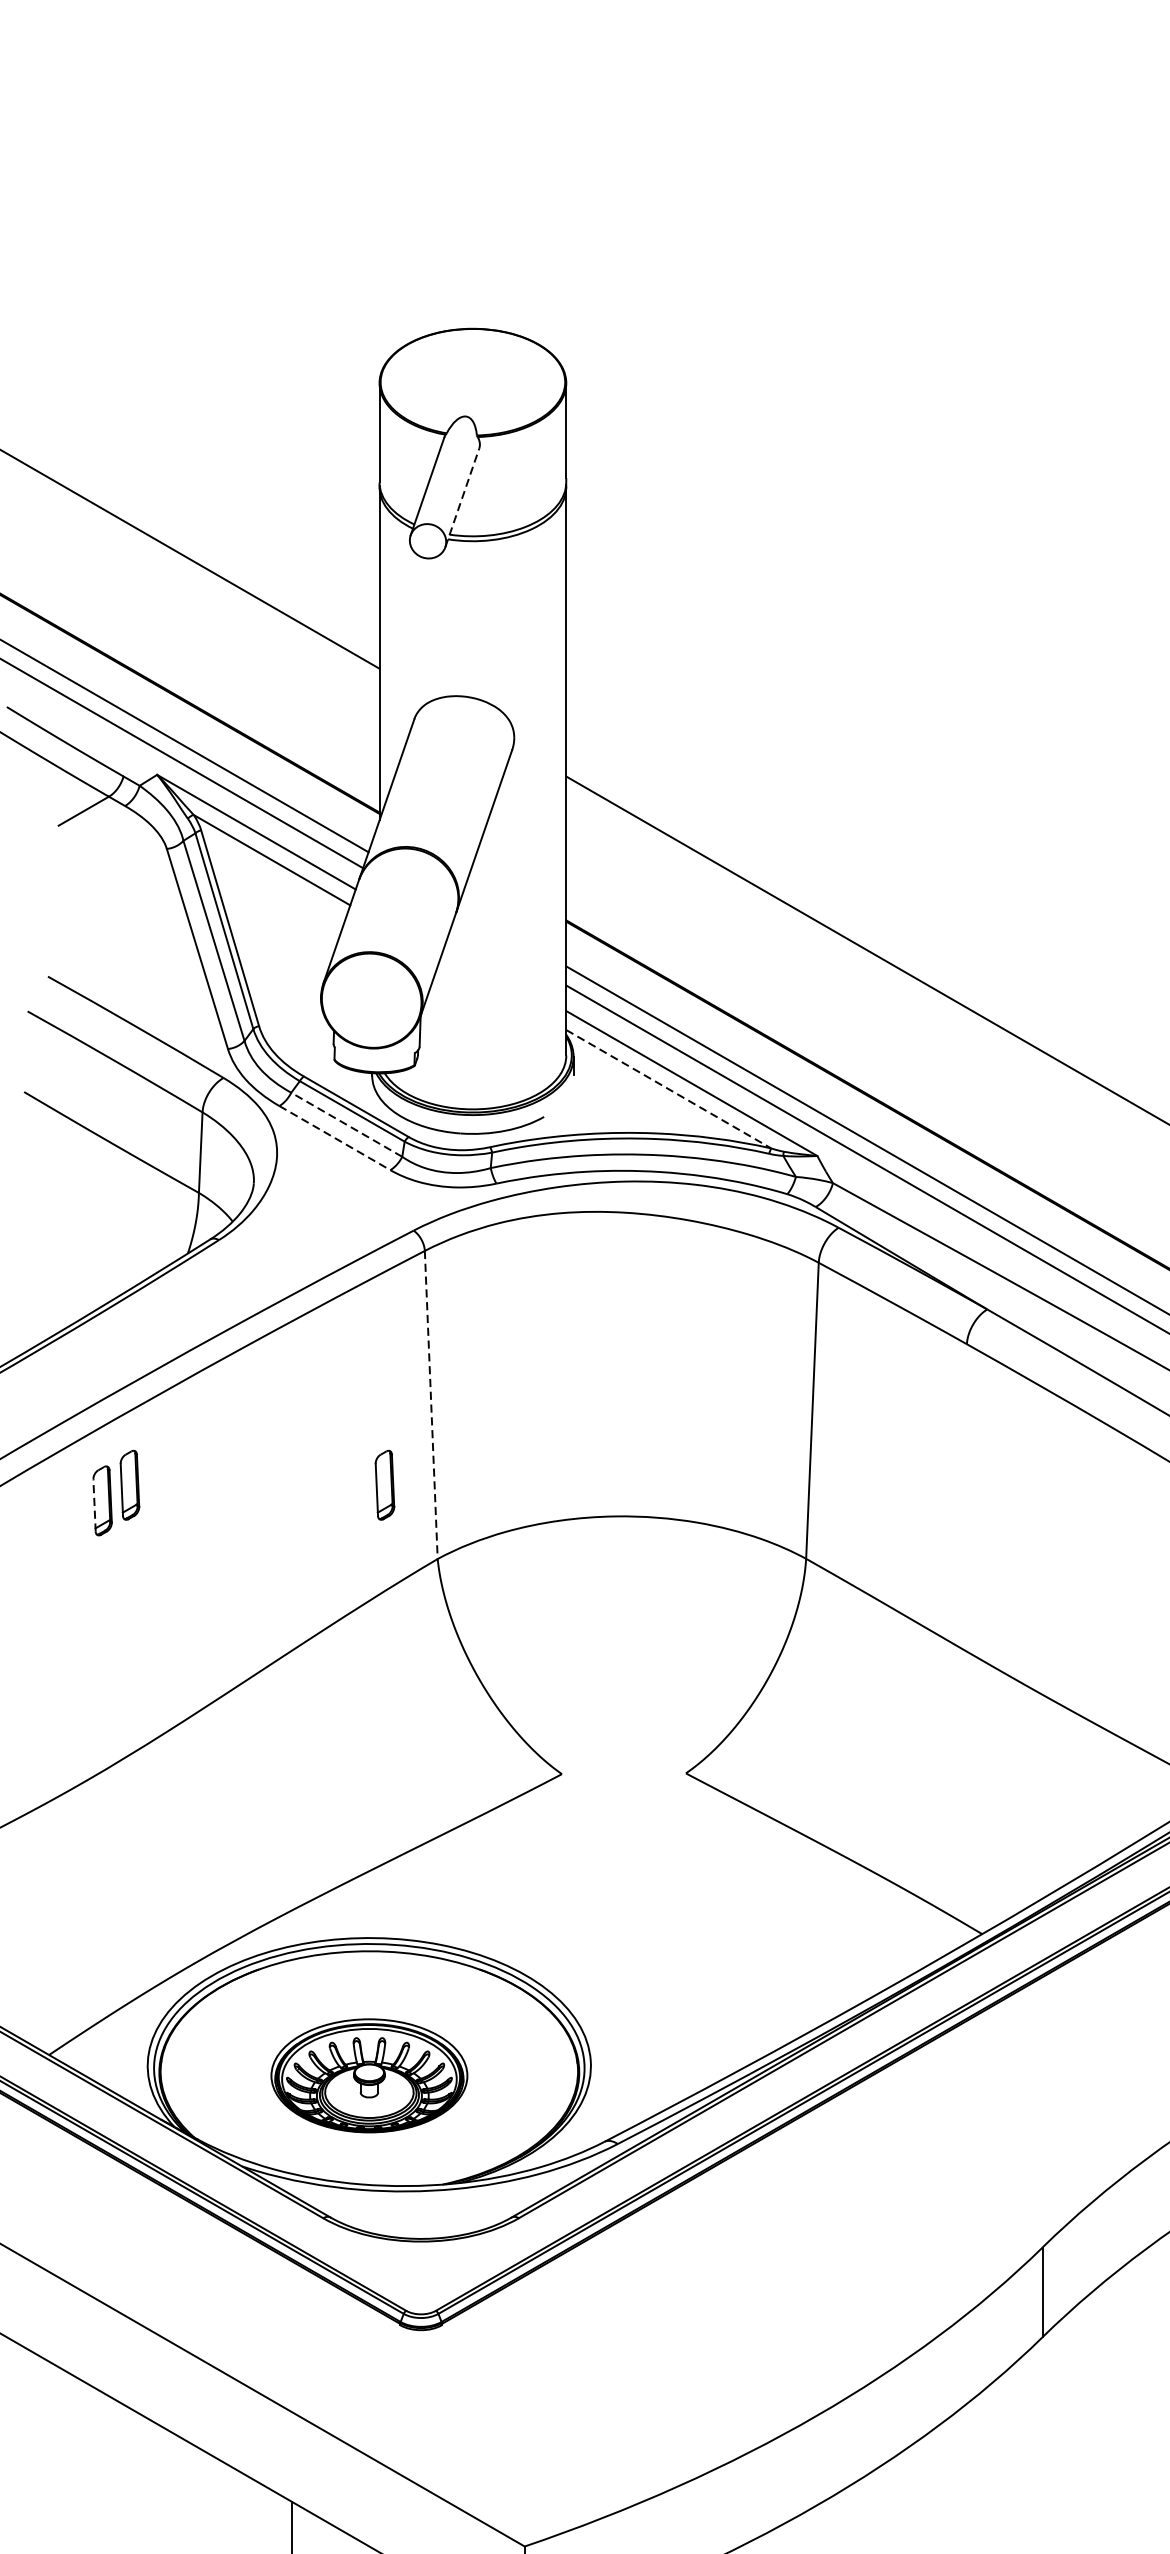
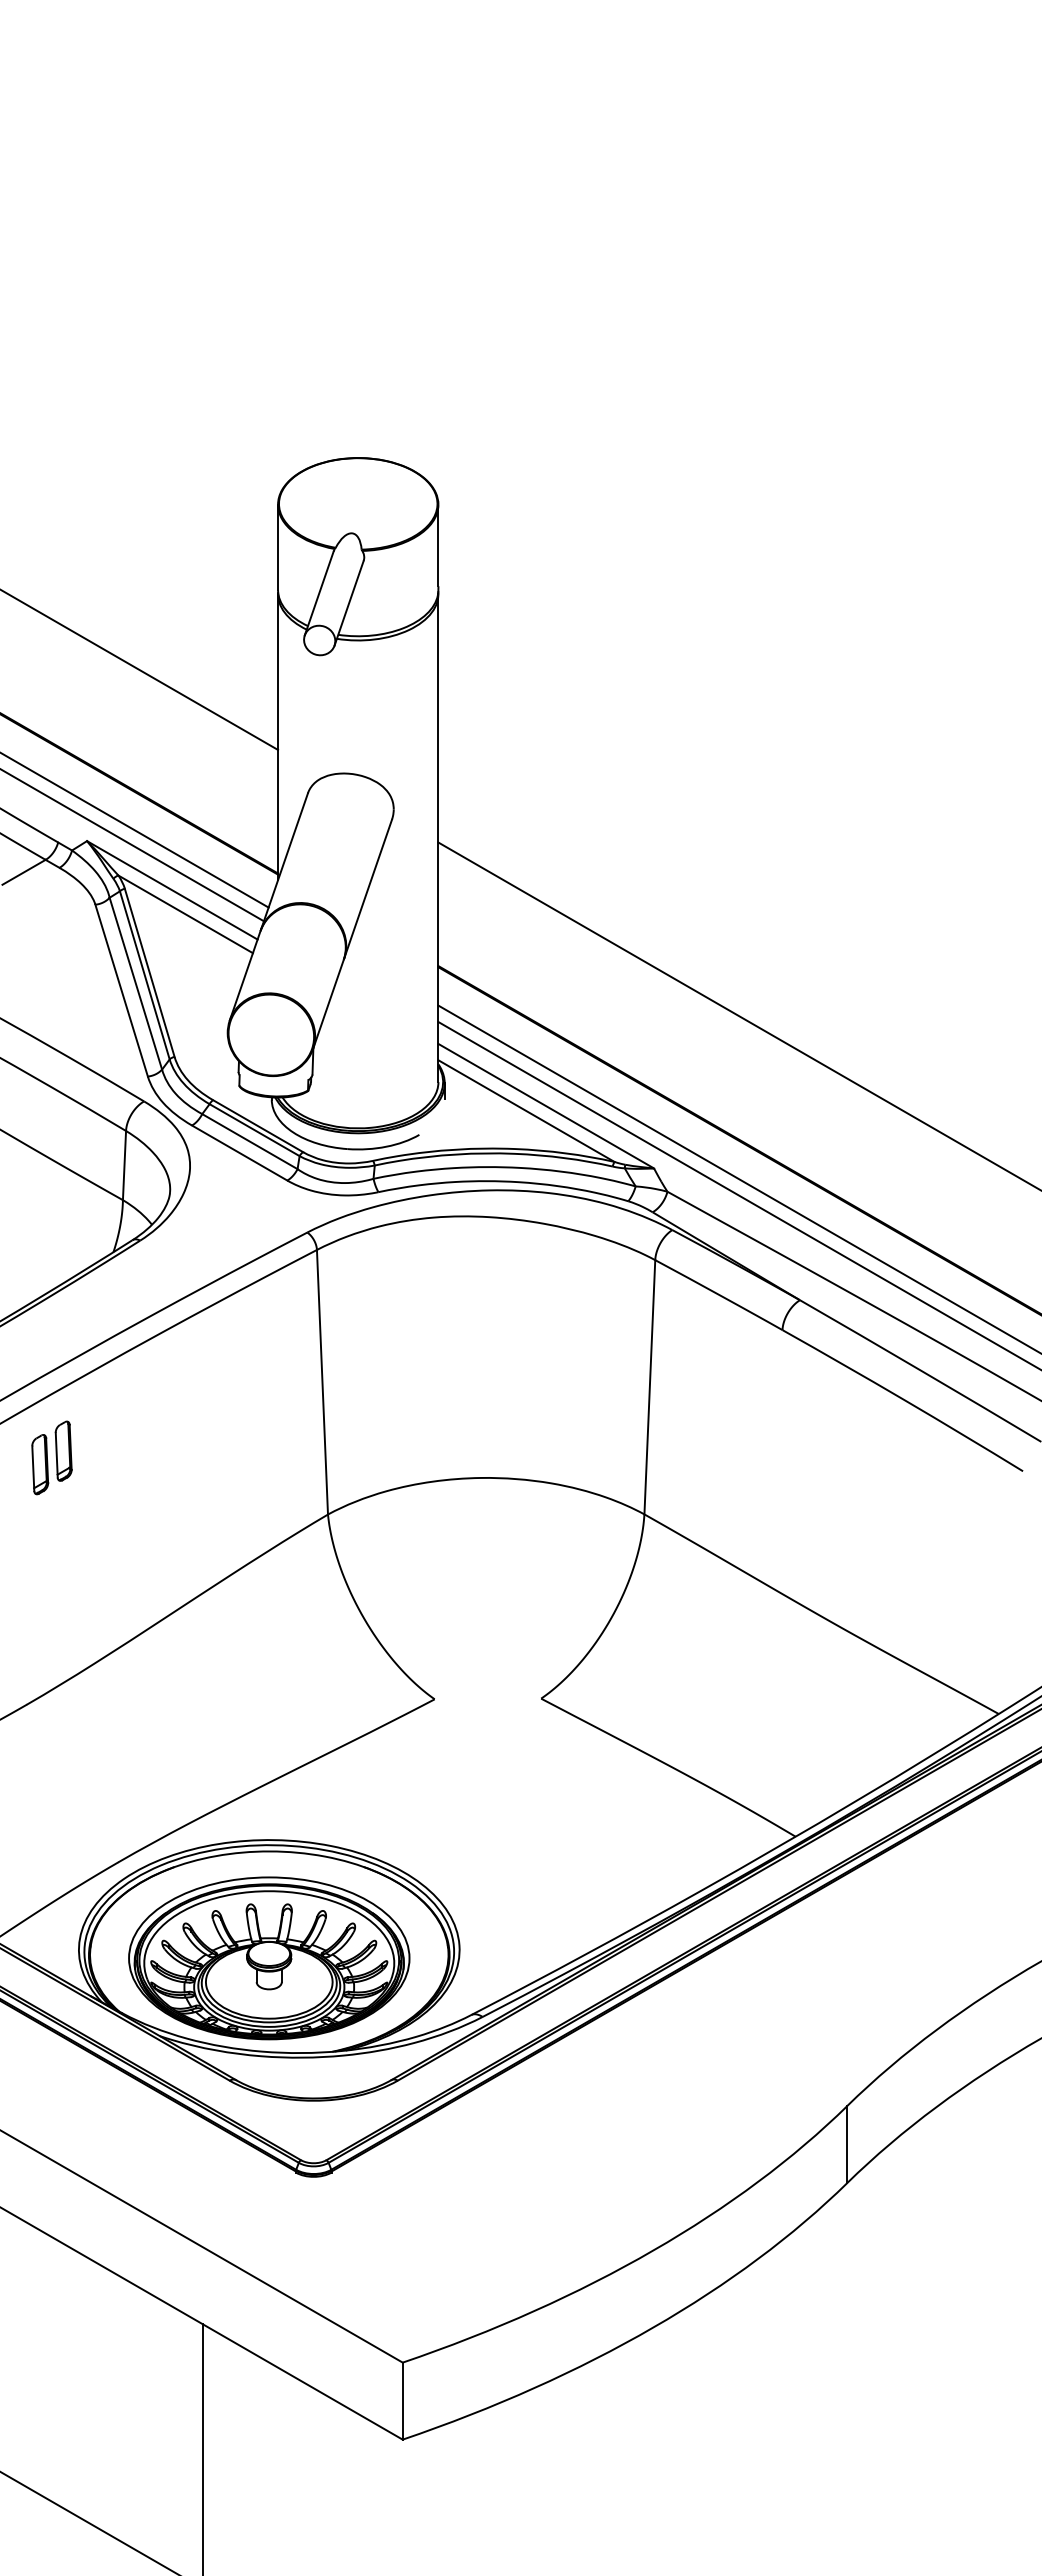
line: (462, 498) -> (349, 603), dashed -> solid
line: (668, 1089) -> (526, 1111), dashed -> solid
line: (346, 1124) -> (249, 1141), dashed -> solid
line: (335, 1138) -> (240, 1153), dashed -> solid
line: (431, 1405) -> (322, 1382), dashed -> solid
part: (384, 1484) -> (282, 1450), removed
line: (94, 1505) -> (33, 1468), dashed -> solid
part: (369, 2075) -> (269, 1958), size x1.67

